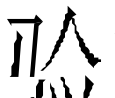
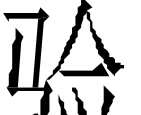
fill: (69, 62) -> (83, 69), added
fill: (27, 76) -> (29, 87), added

